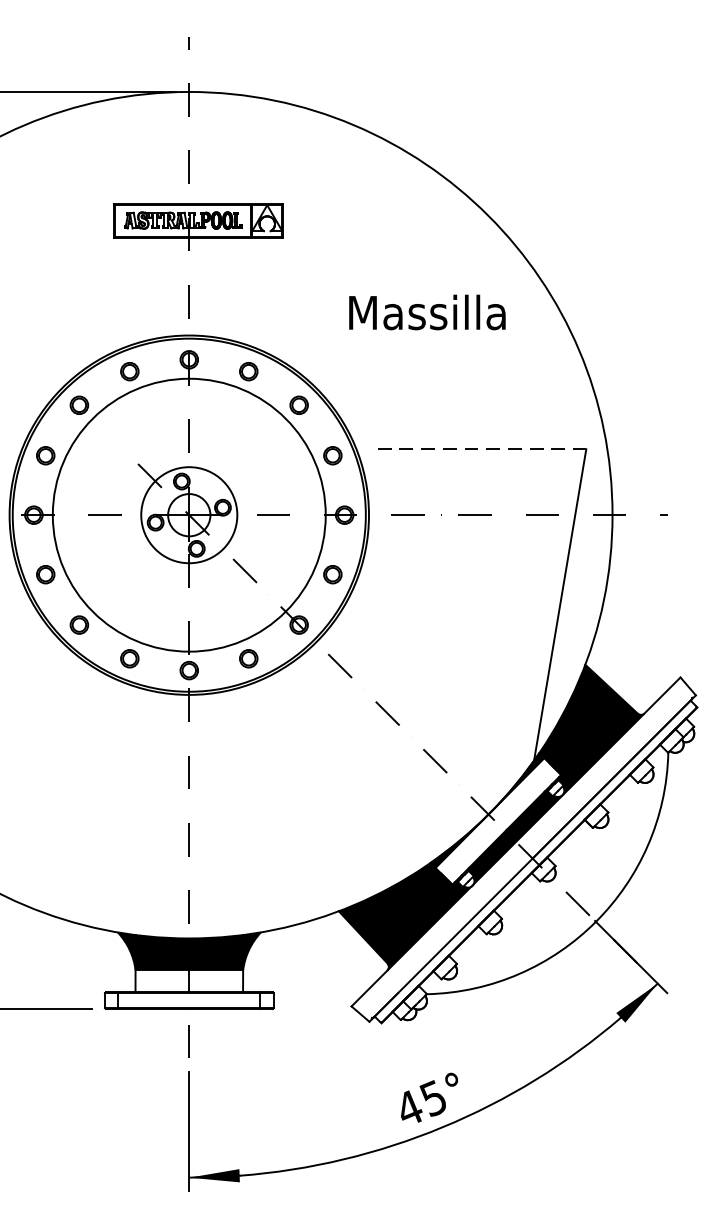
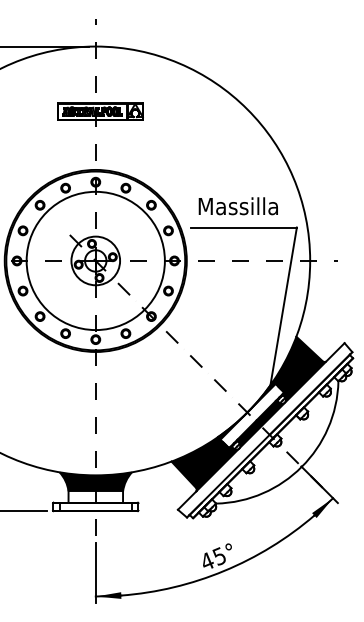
text: (425, 312) -> (237, 206), moved
line: (482, 449) -> (244, 227), dashed -> solid

